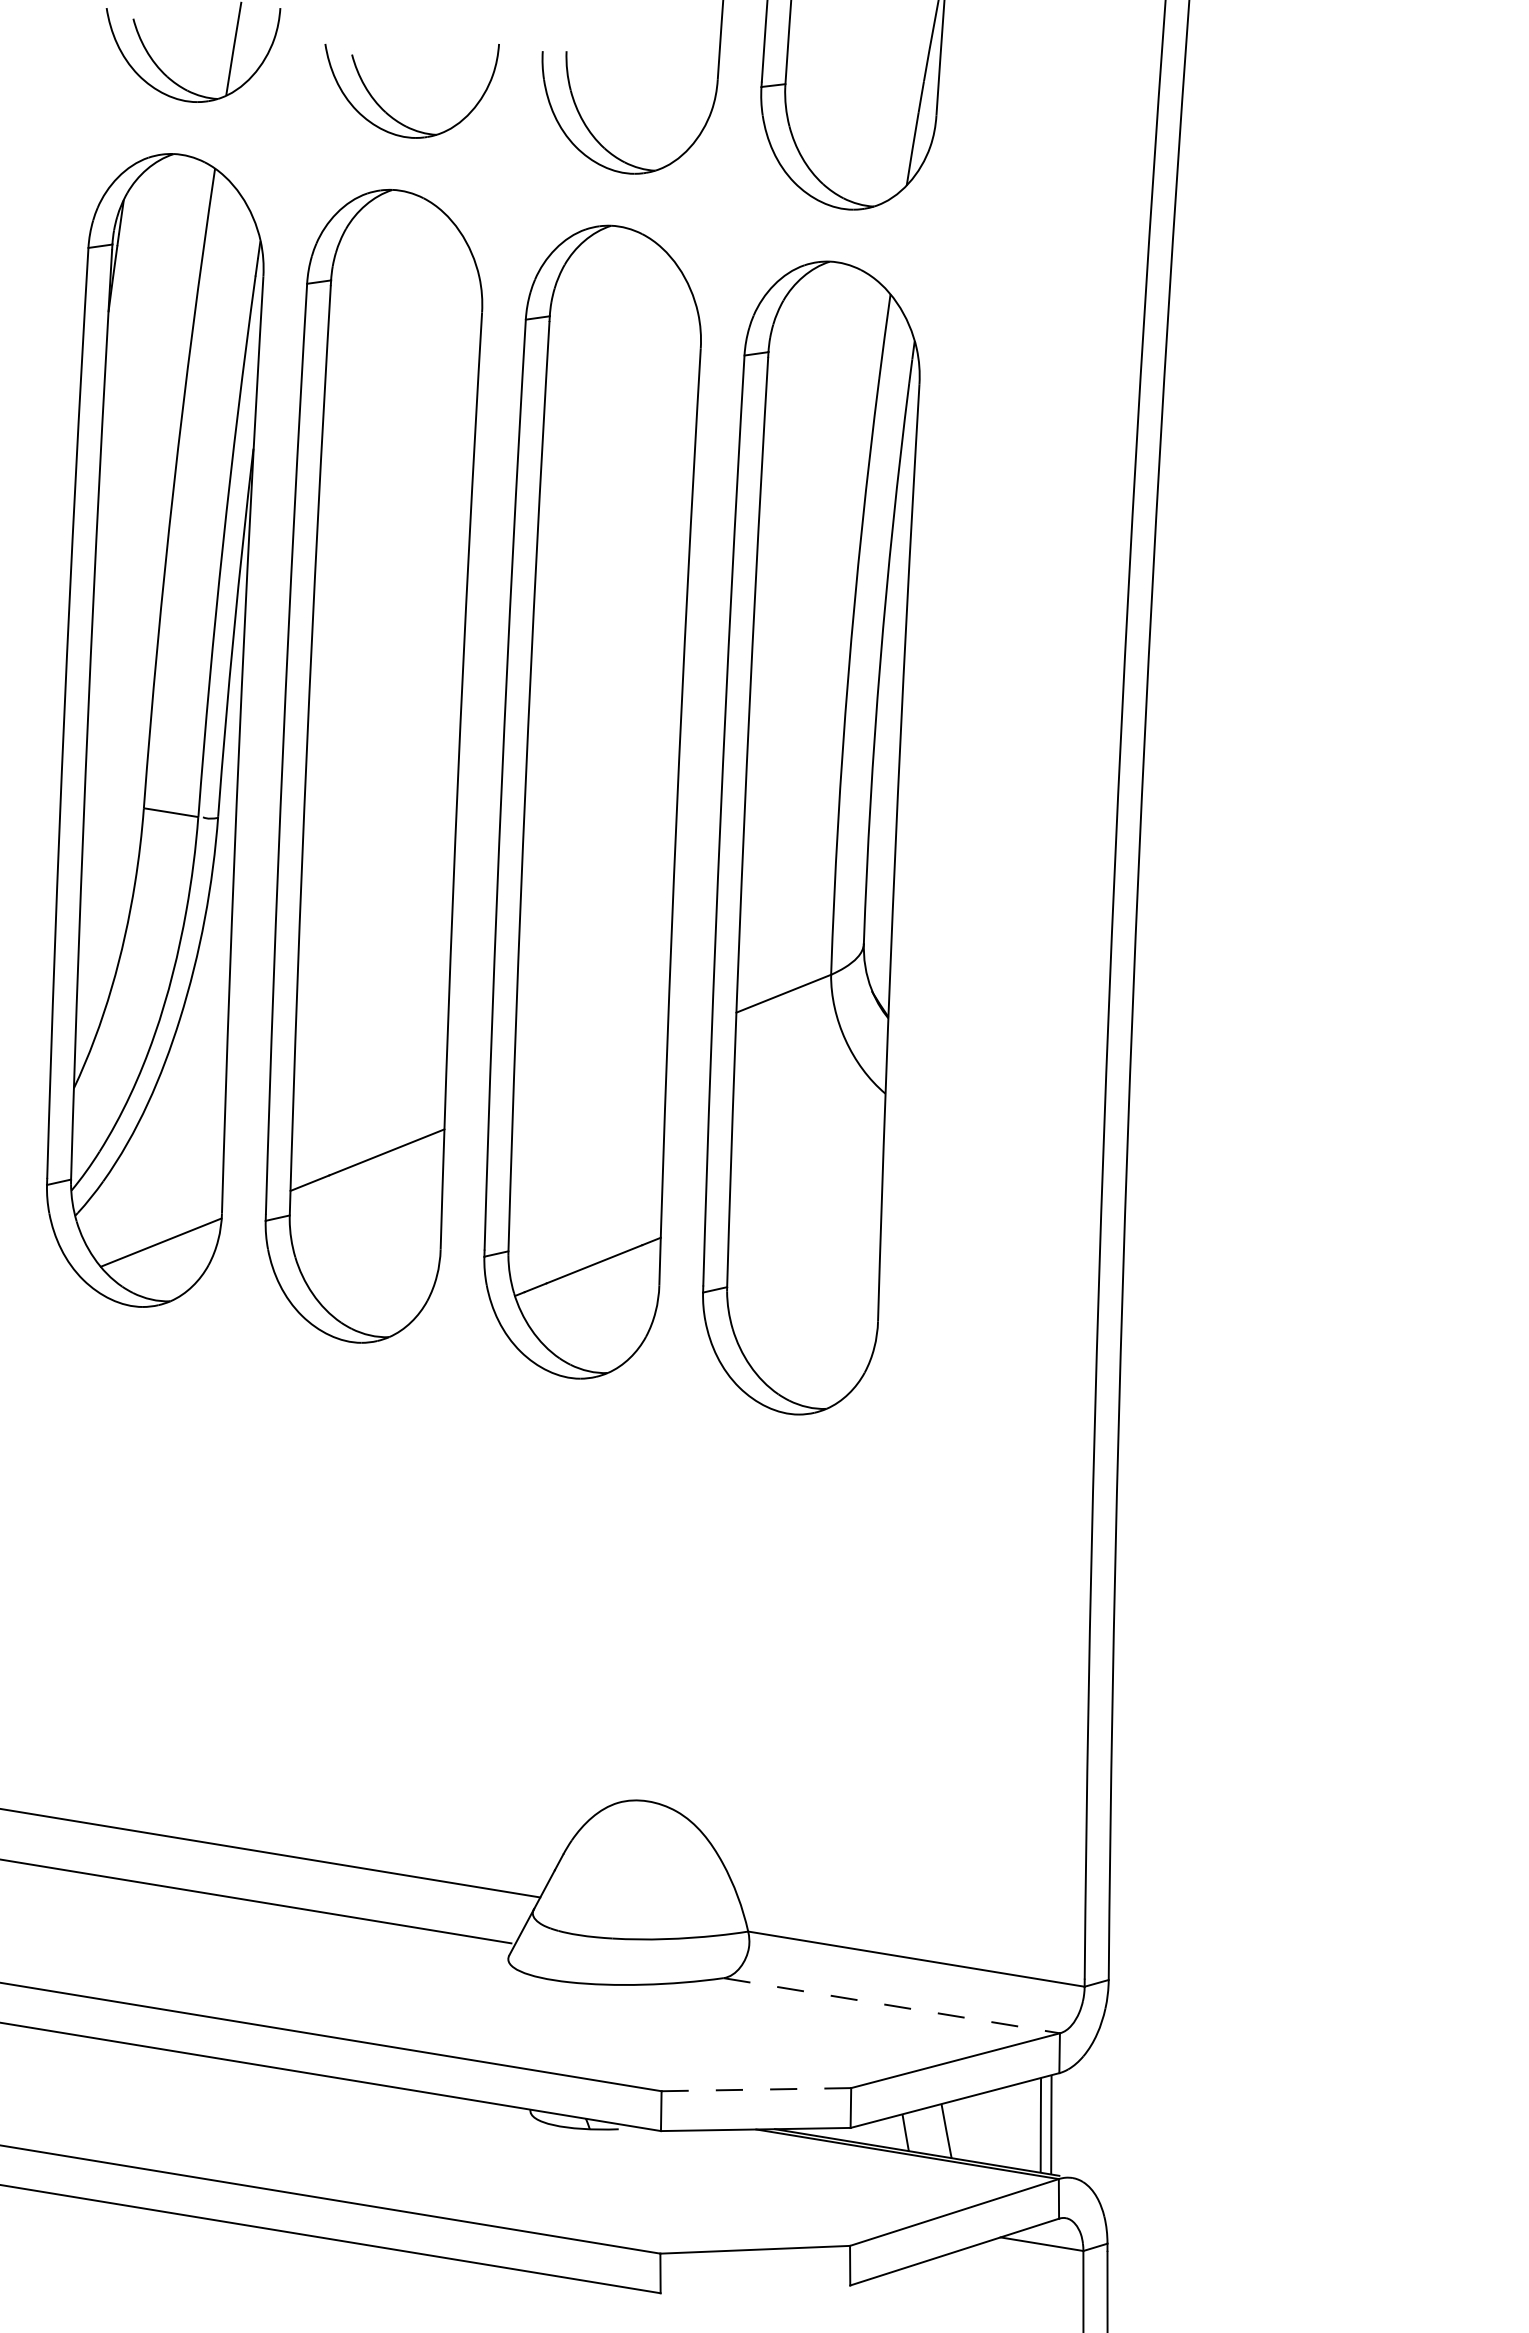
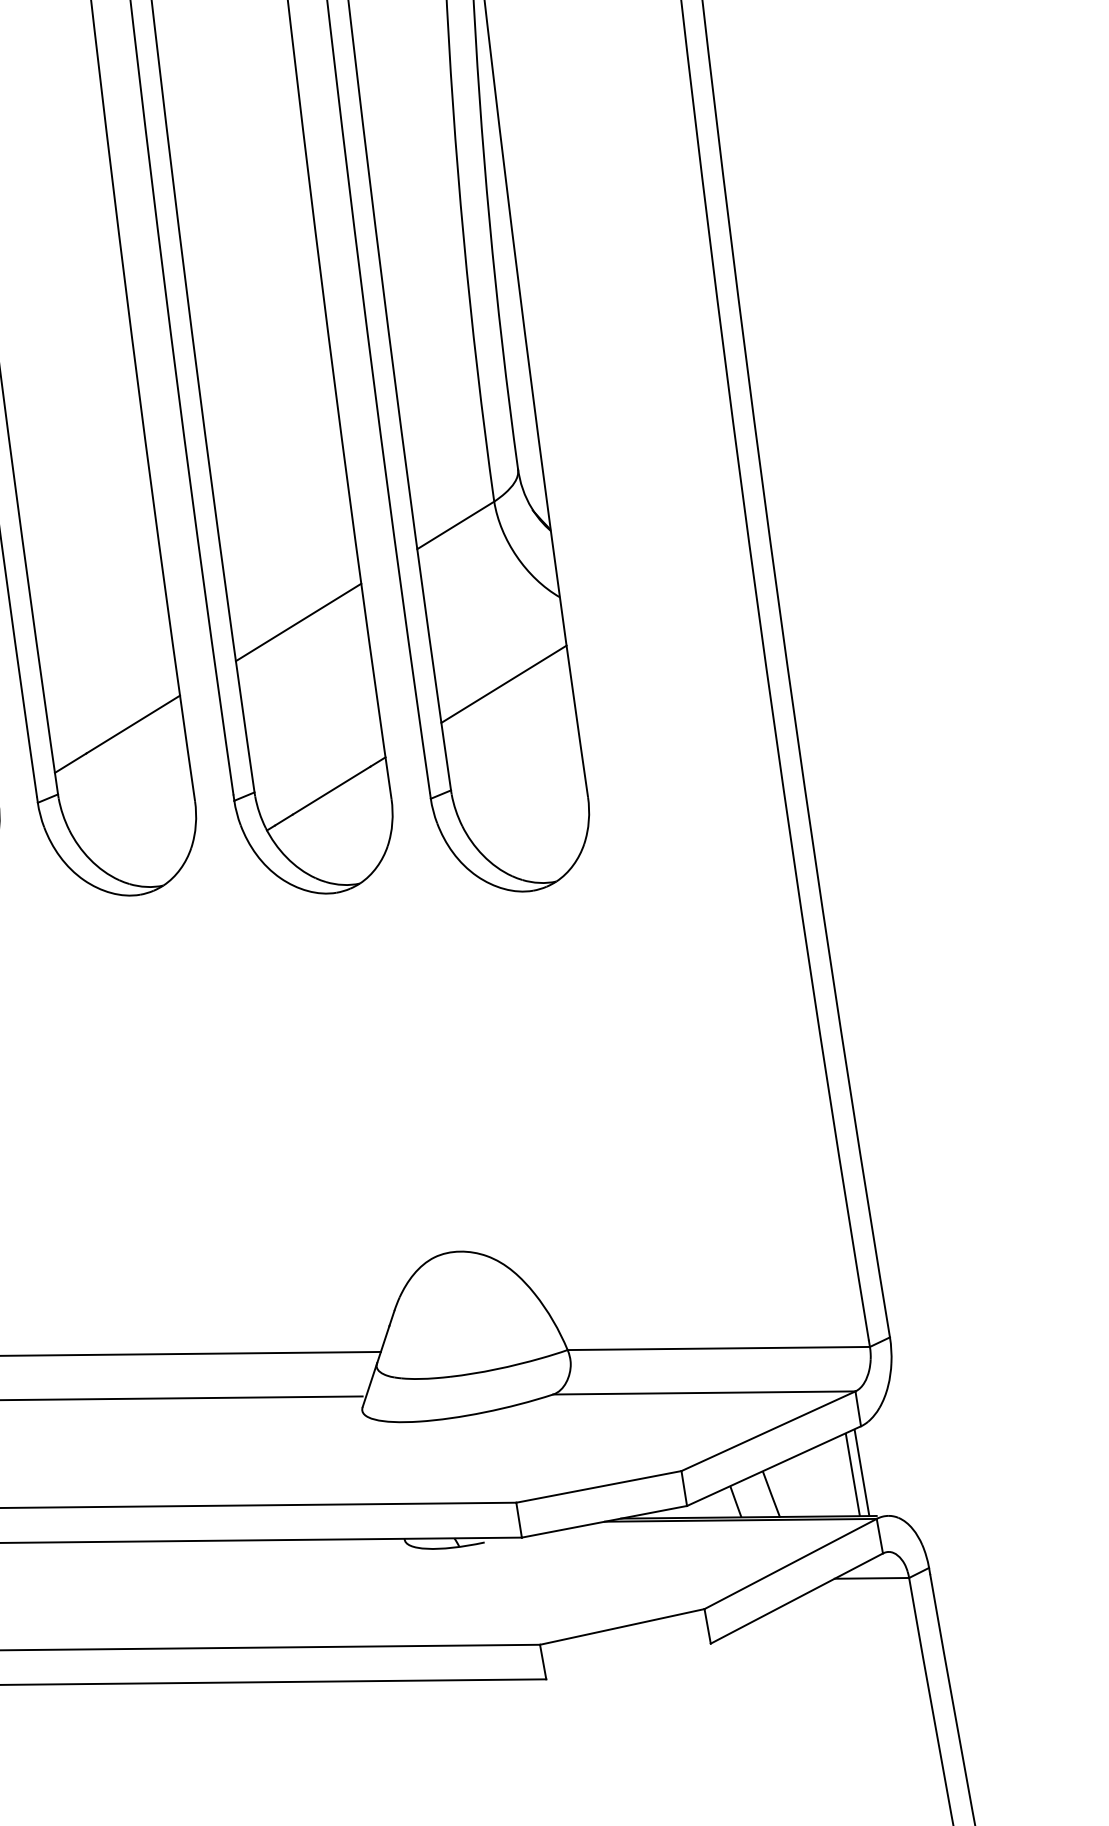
line: (590, 1070) -> (298, 621), added
line: (806, 1179) -> (503, 684), added
line: (892, 2005) -> (704, 1392), dashed -> solid
line: (756, 2089) -> (598, 1486), dashed -> solid

